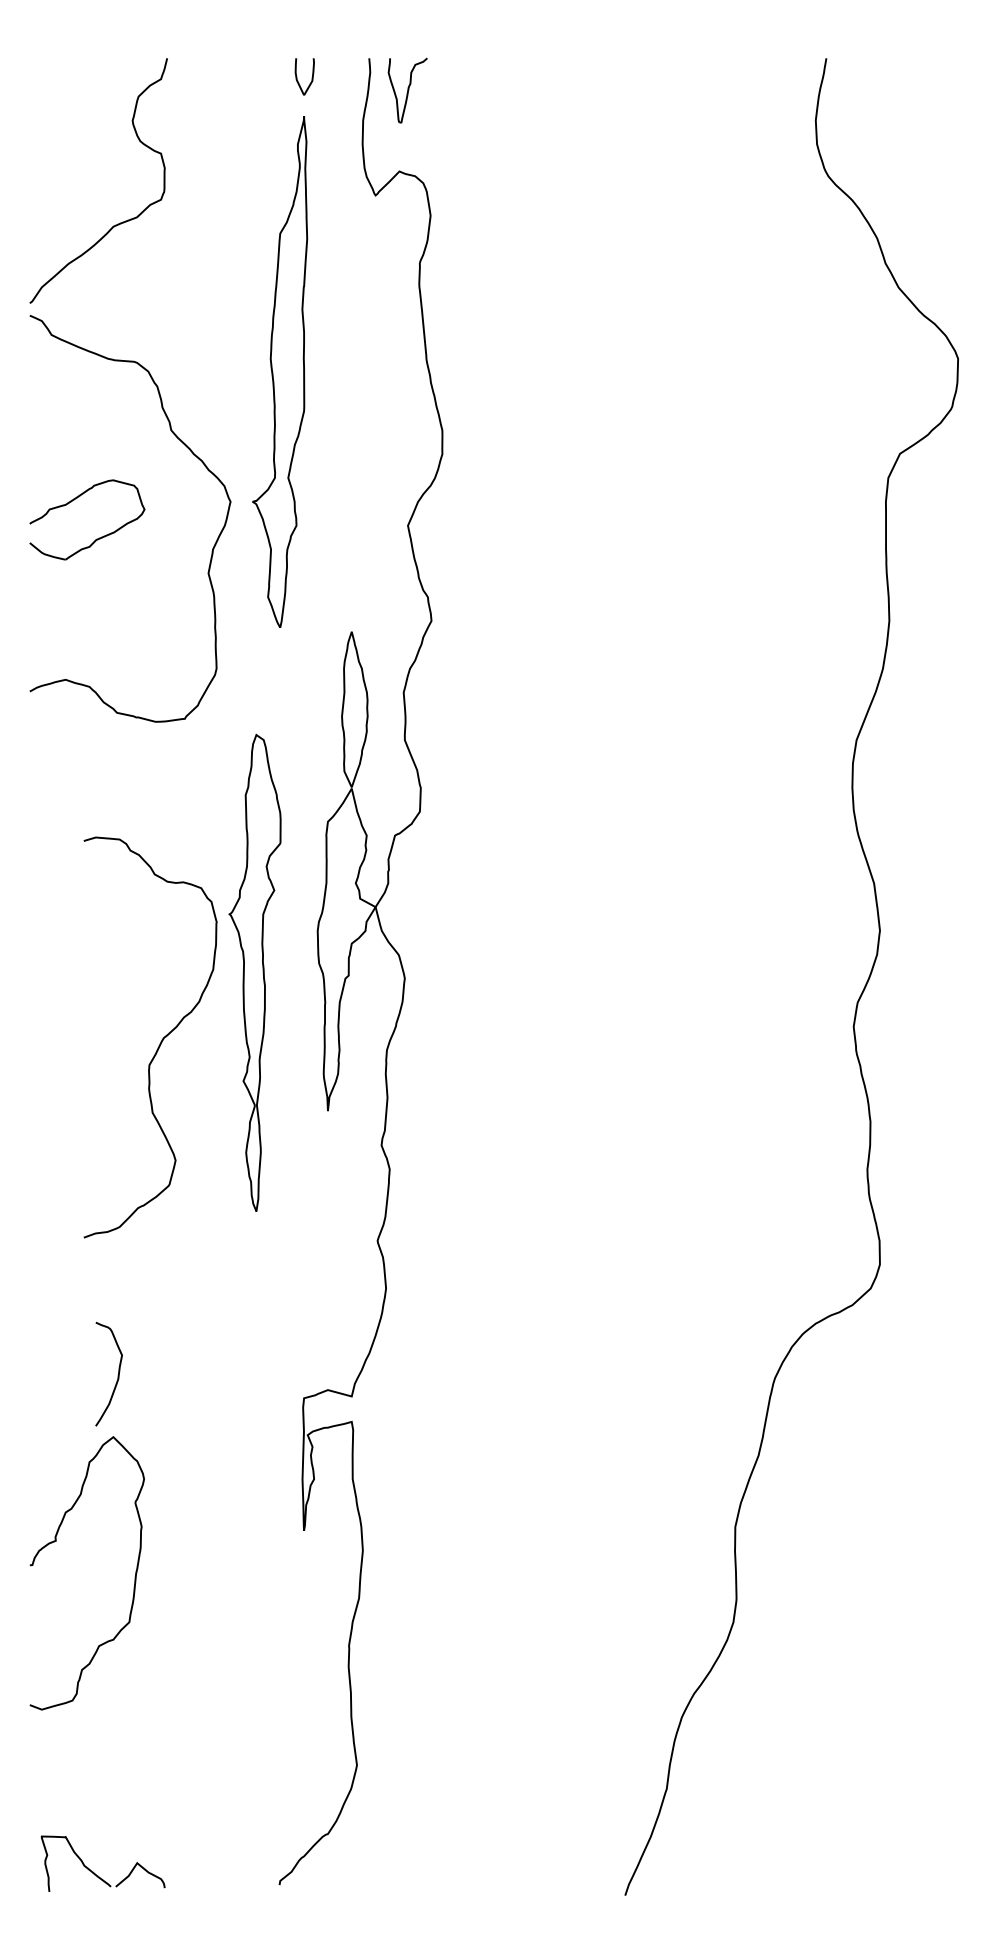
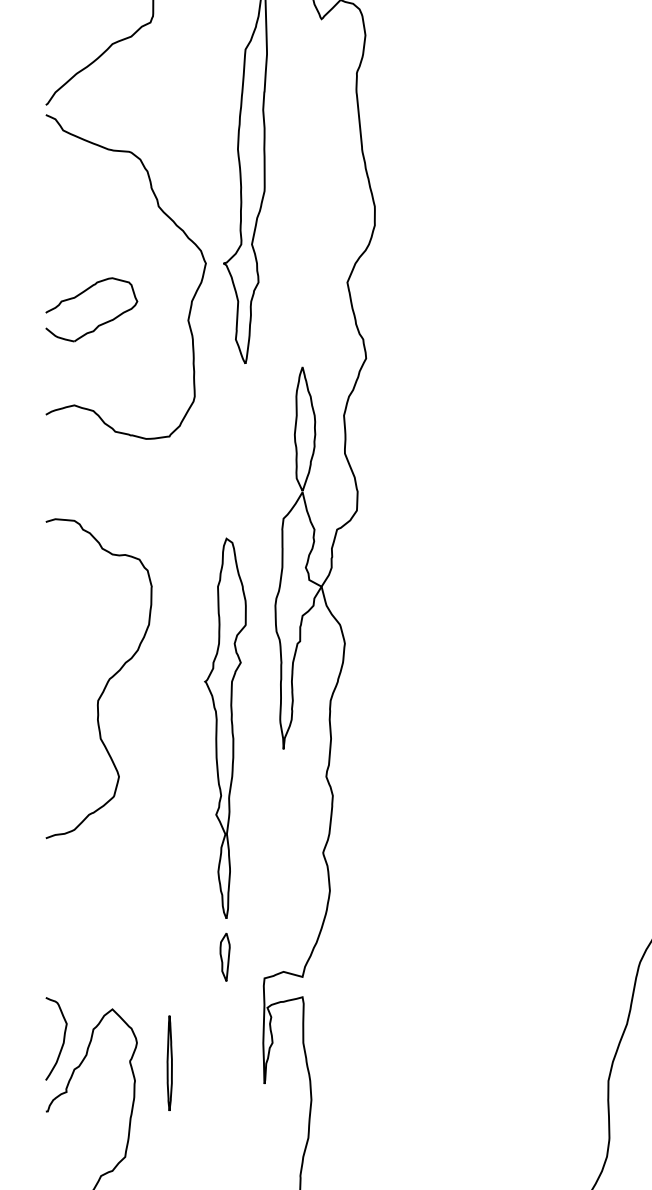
part: (96, 538) -> (99, 324), moved
part: (254, 972) -> (225, 728), moved
curve: (160, 1041) -> (106, 681), moved
part: (254, 1371) -> (225, 957), added
curve: (117, 1375) -> (63, 1039), moved
part: (184, 1504) -> (169, 1063), added

